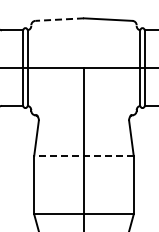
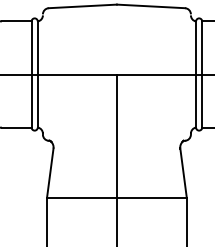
line: (59, 19) -> (82, 6), dashed -> solid
line: (83, 155) -> (116, 197), dashed -> solid

